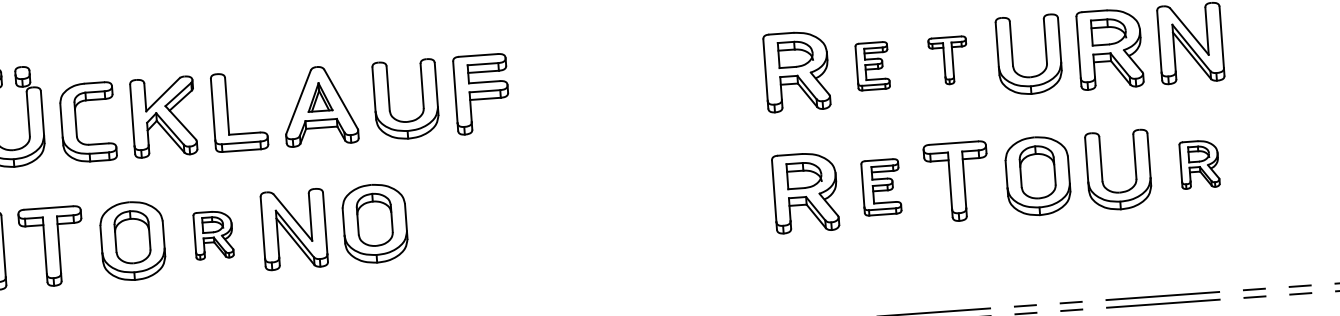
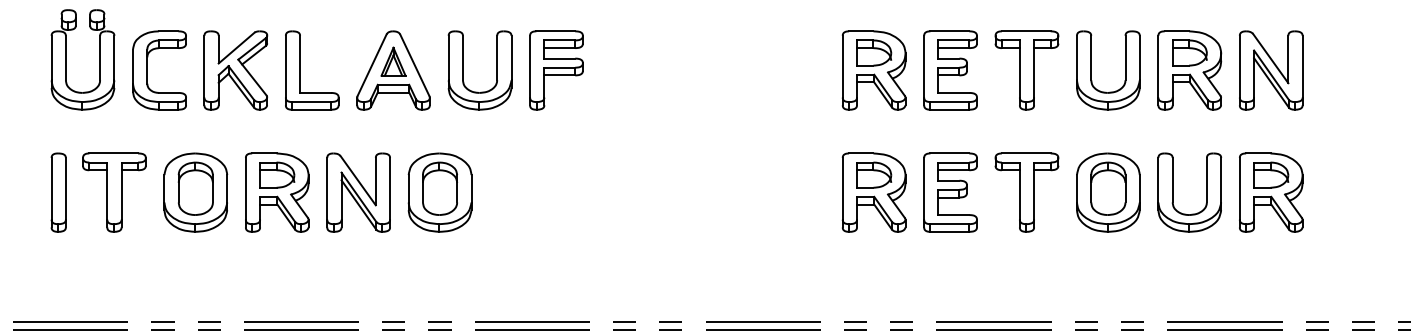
part: (948, 60) -> (1026, 70), size x1.67
part: (872, 66) -> (950, 70), size x1.67
part: (1199, 164) -> (1271, 192), size x1.67
part: (881, 187) -> (950, 192), size x1.43
part: (213, 235) -> (277, 192), size x1.67

